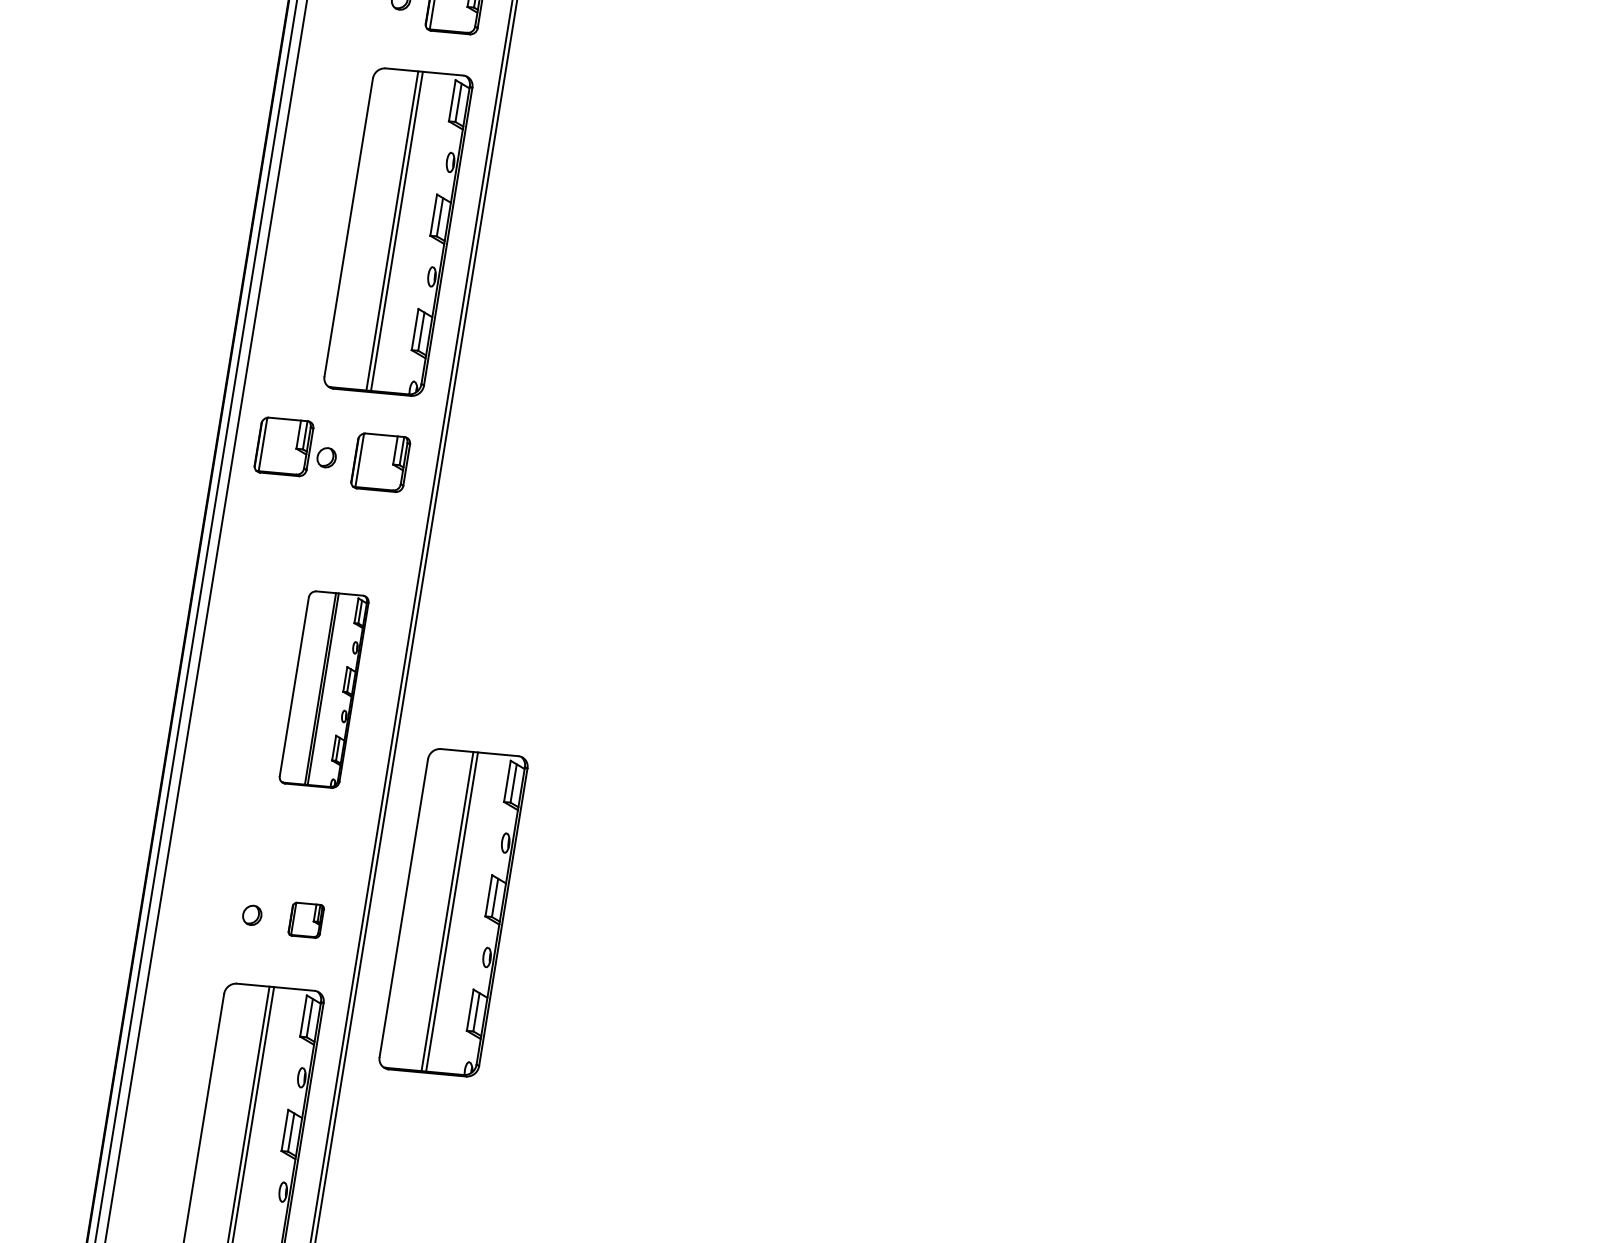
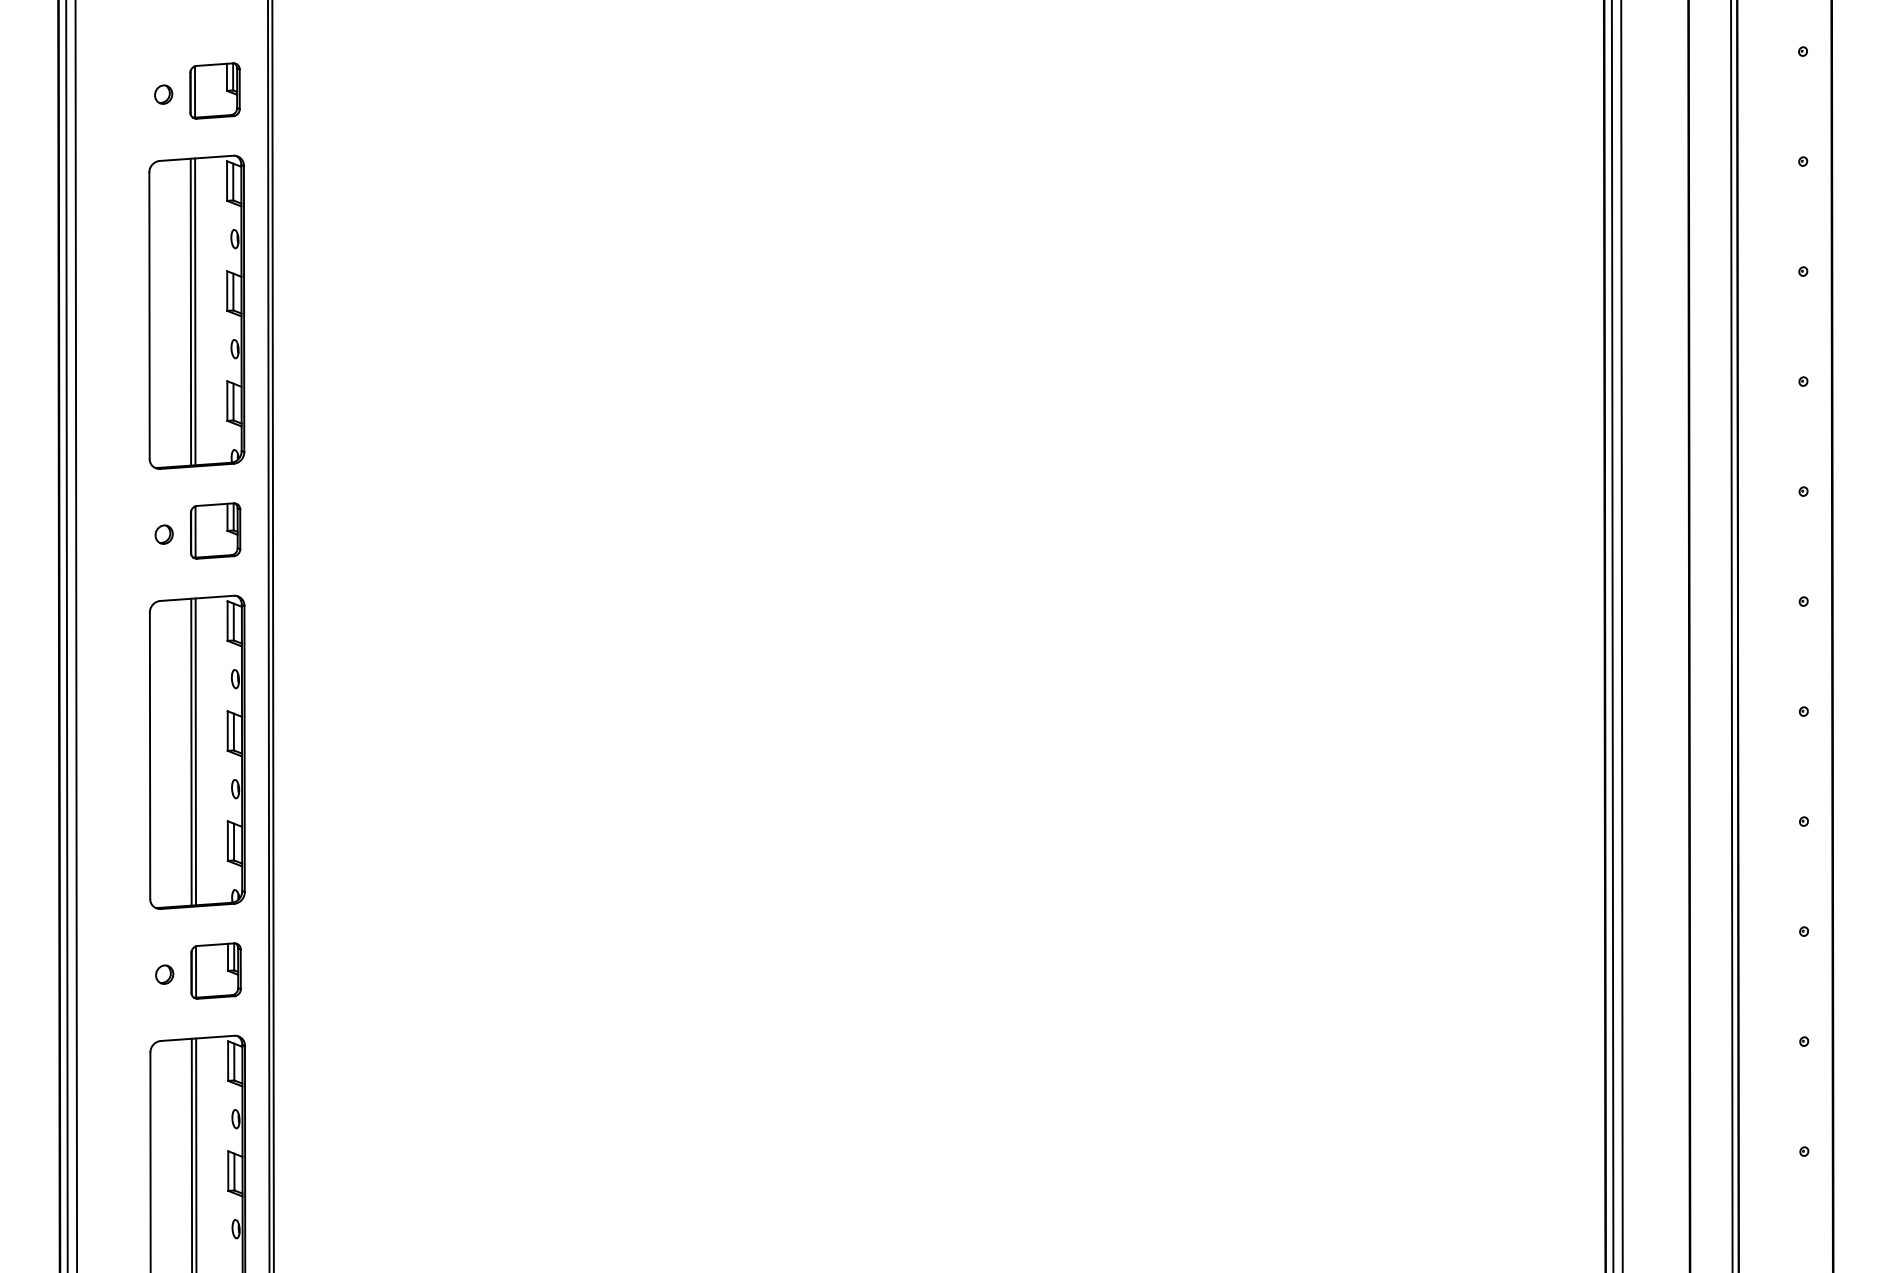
part: (284, 446) -> (122, 530), removed
part: (324, 688) -> (197, 751), size x1.67
part: (453, 911) -> (352, 940), removed
part: (305, 919) -> (215, 970), size x1.67

